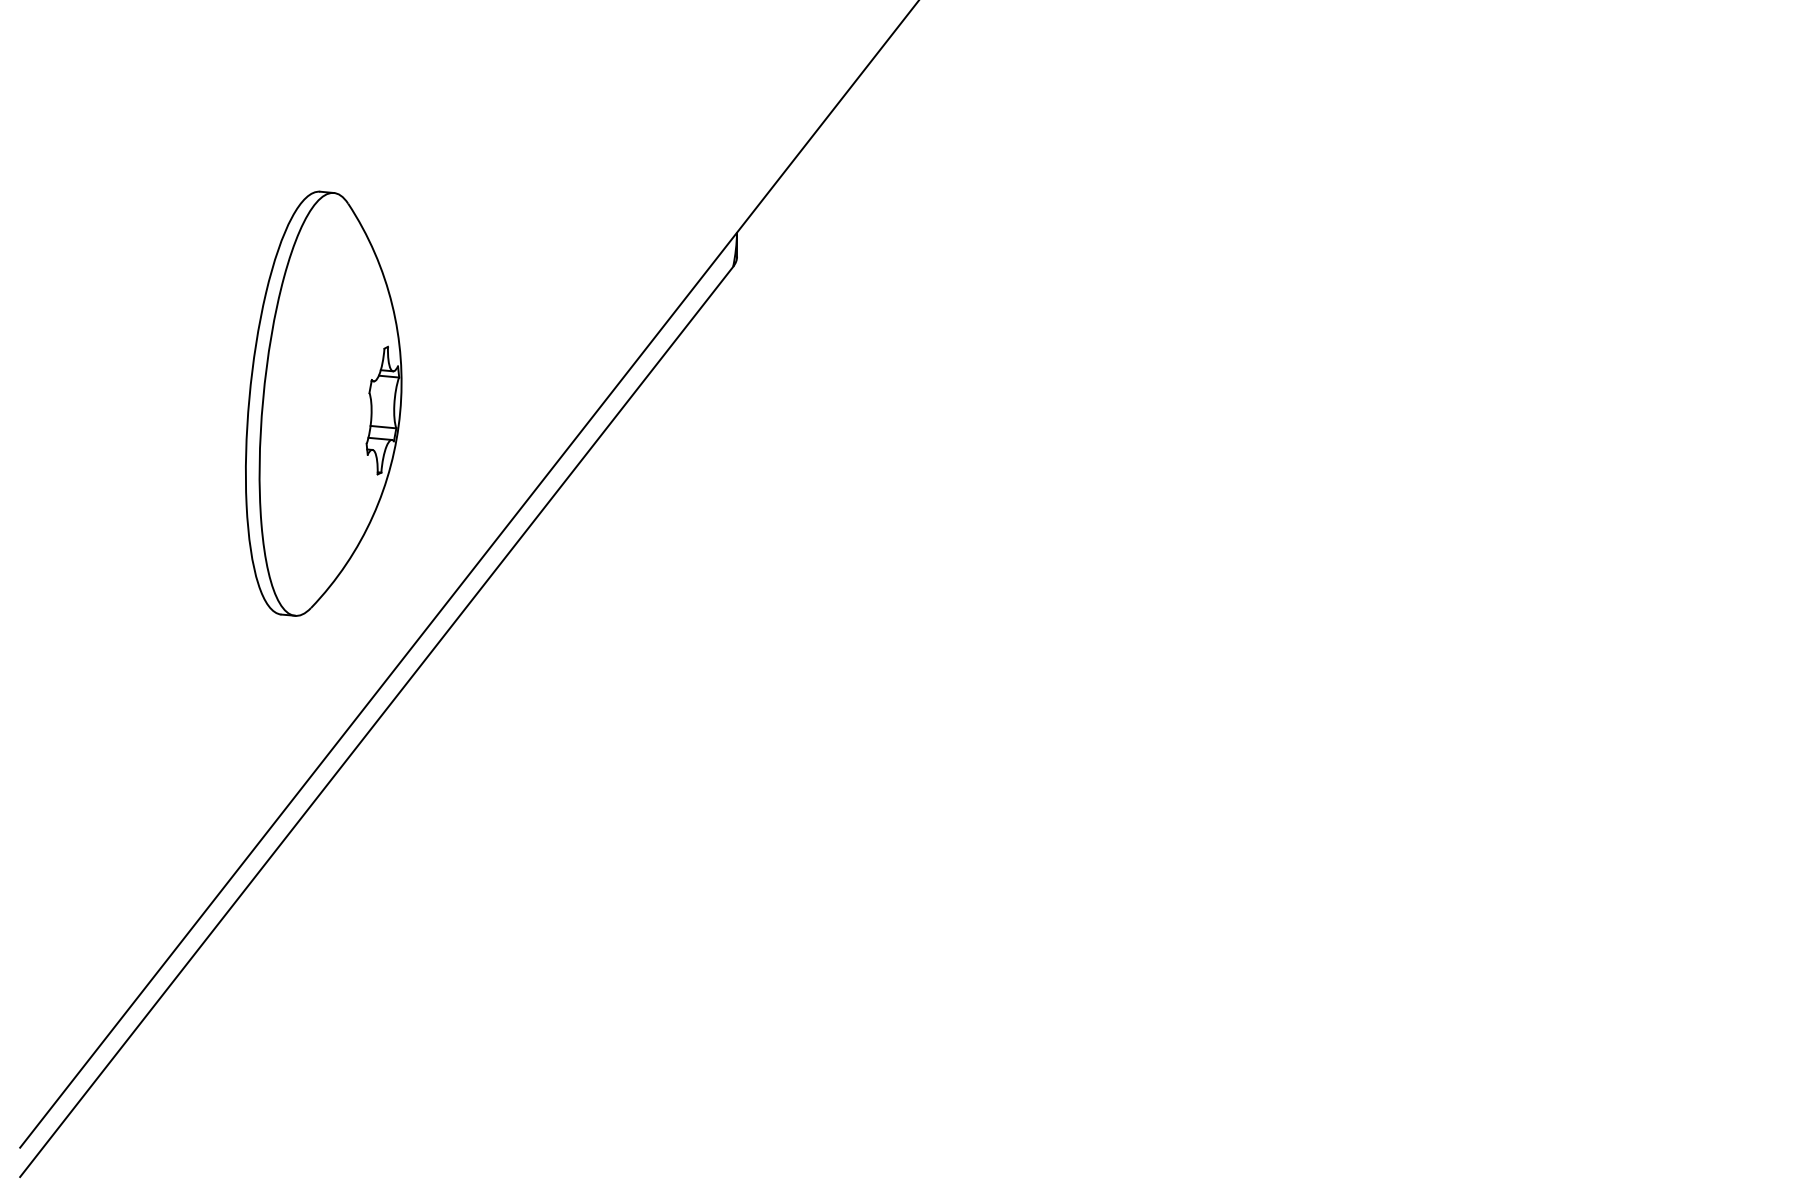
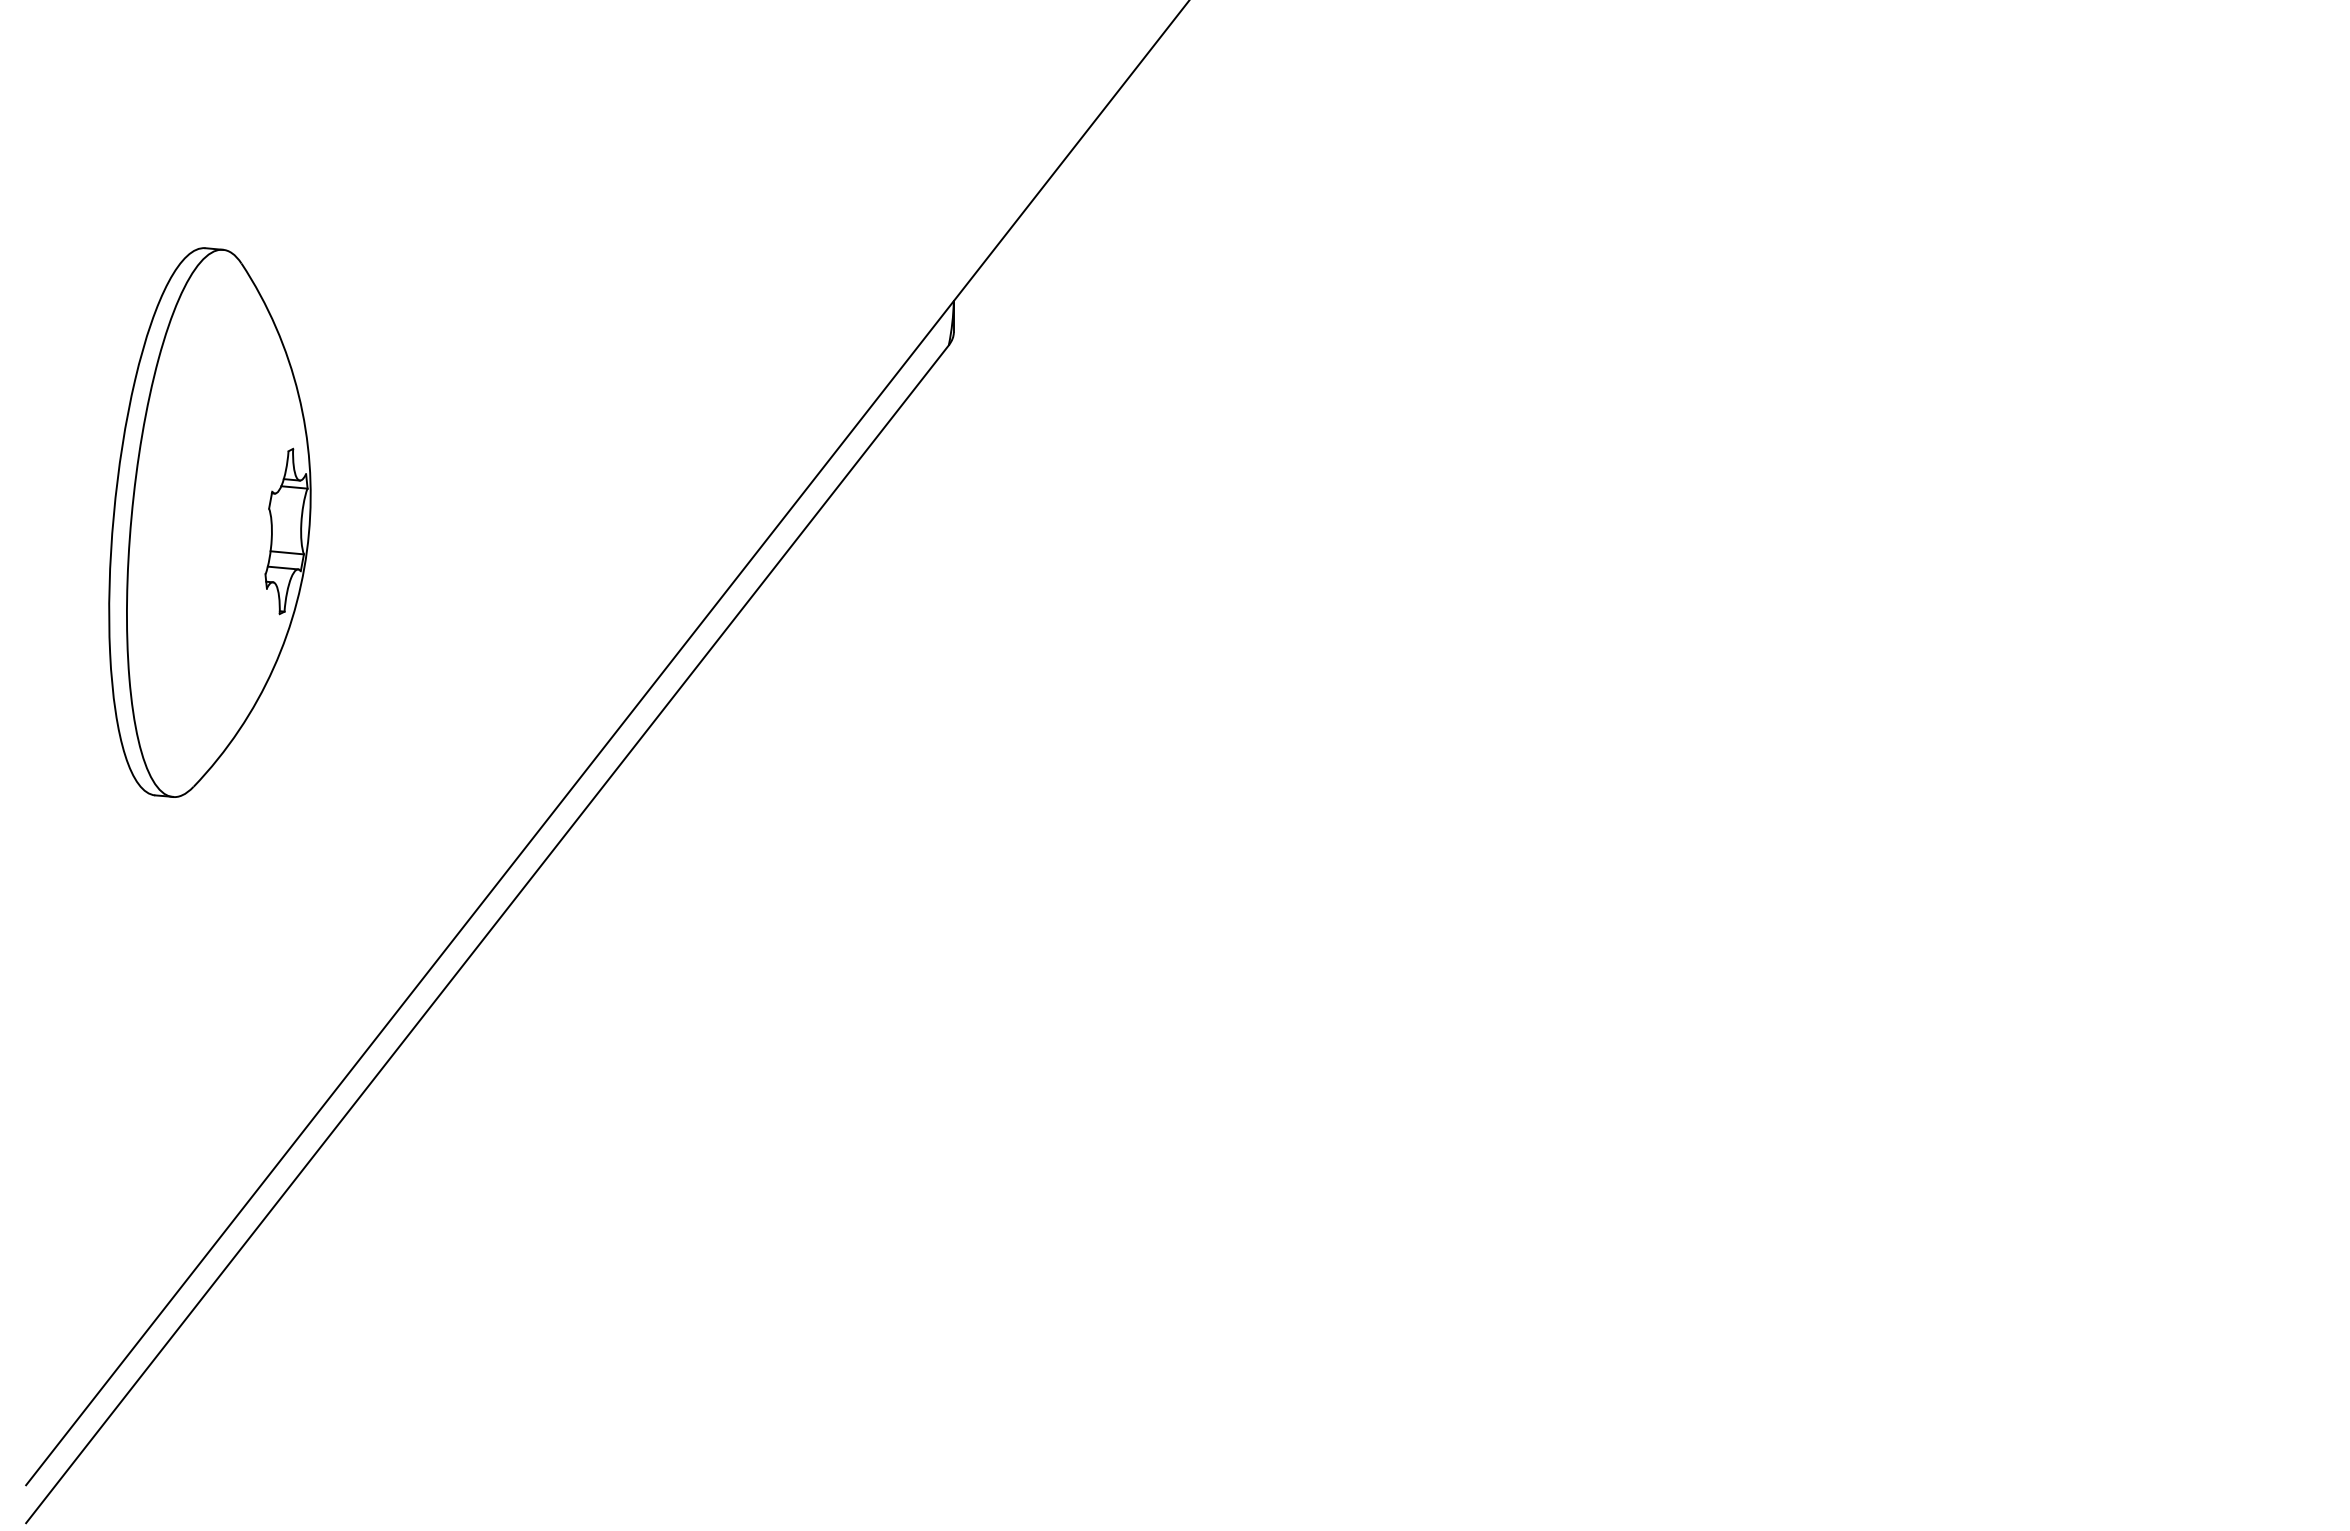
part: (323, 403) -> (209, 522), moved

